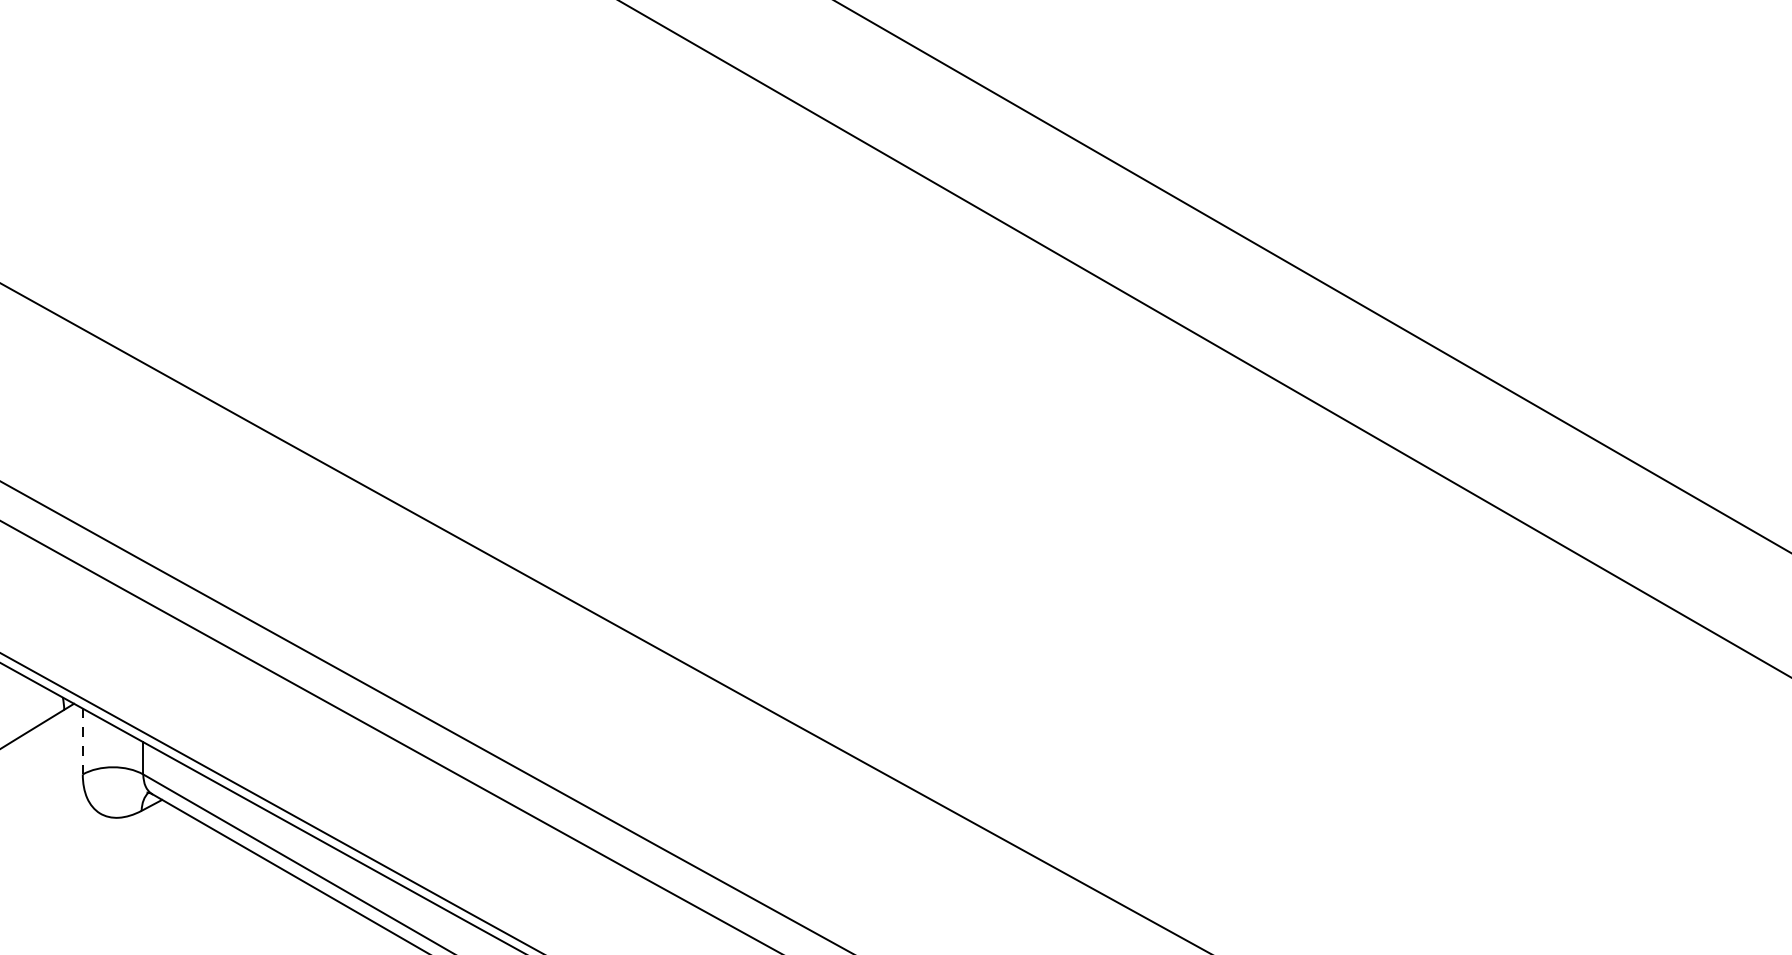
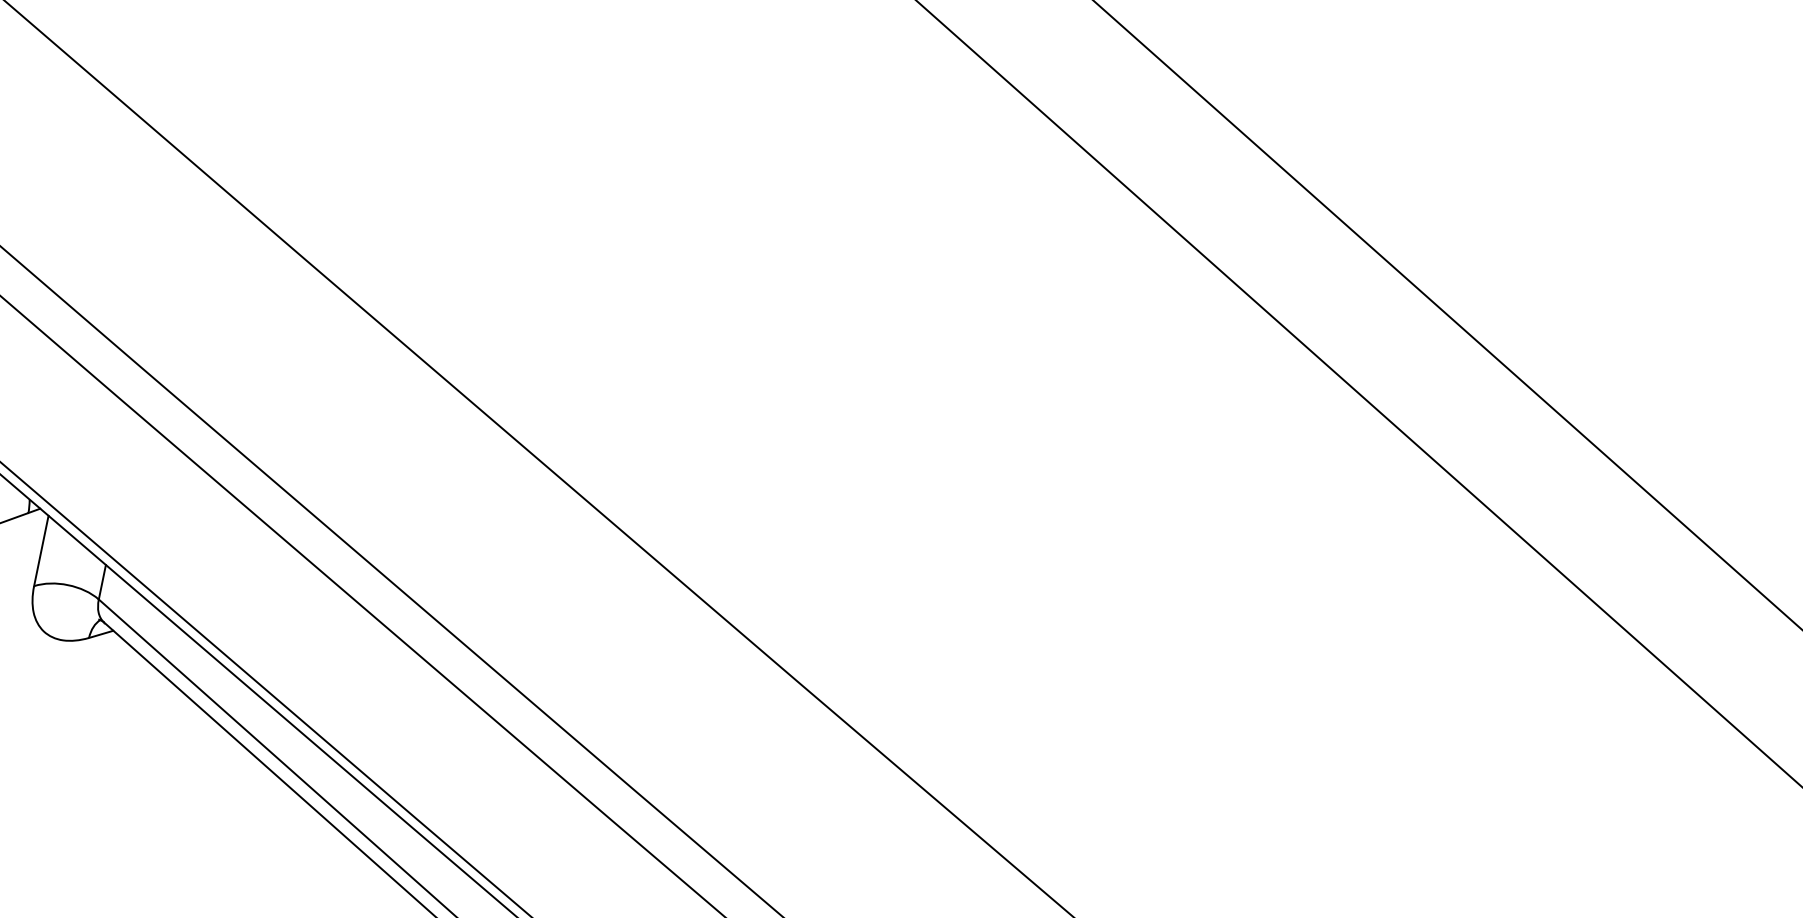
line: (82, 741) -> (41, 550), dashed -> solid

